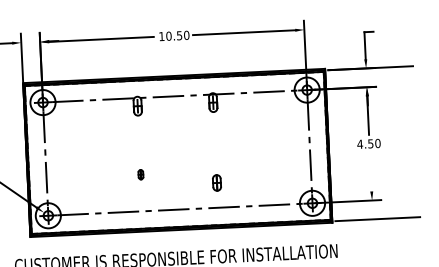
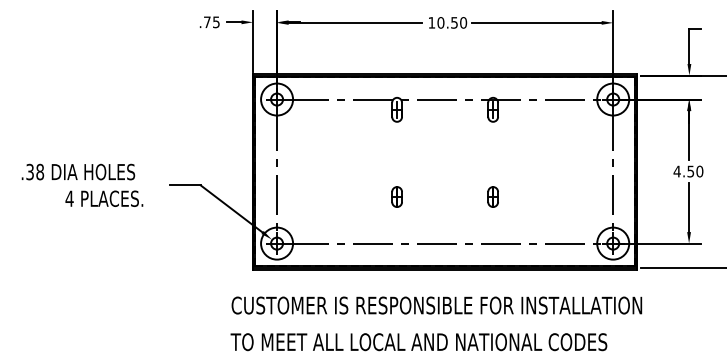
line: (371, 172) -> (689, 207), added
part: (140, 174) -> (396, 196), size x1.67
part: (216, 182) -> (492, 196), moved

